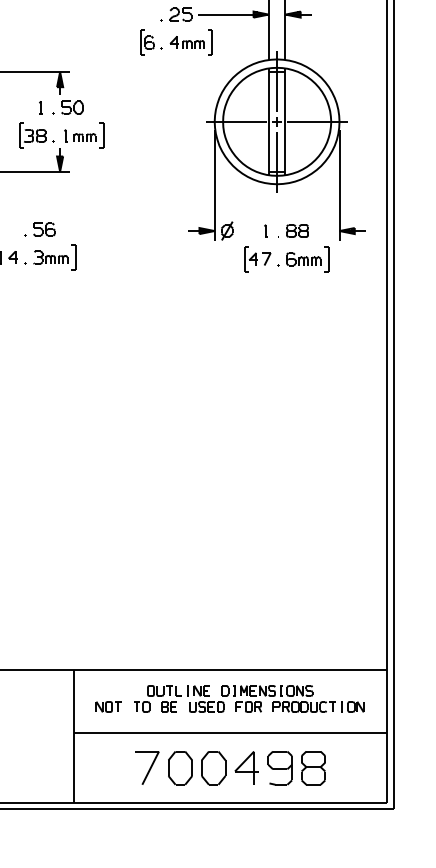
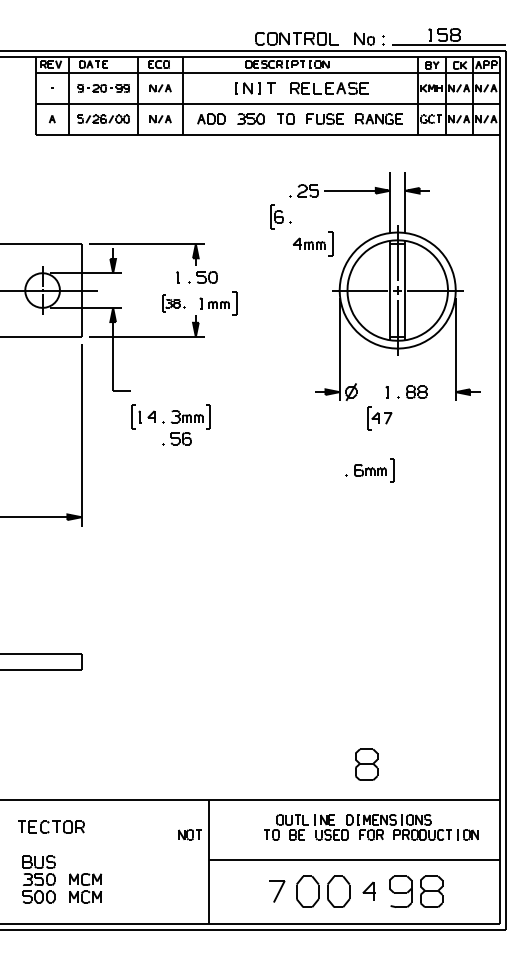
part: (190, 42) -> (312, 243), moved
part: (36, 135) -> (173, 303), size x0.7
part: (39, 229) -> (176, 438), moved
part: (302, 259) -> (369, 470), moved
part: (243, 631) -> (366, 764), added
part: (108, 706) -> (189, 834), moved
part: (246, 766) -> (369, 890), size x0.6
part: (147, 767) -> (277, 891), size x0.7

